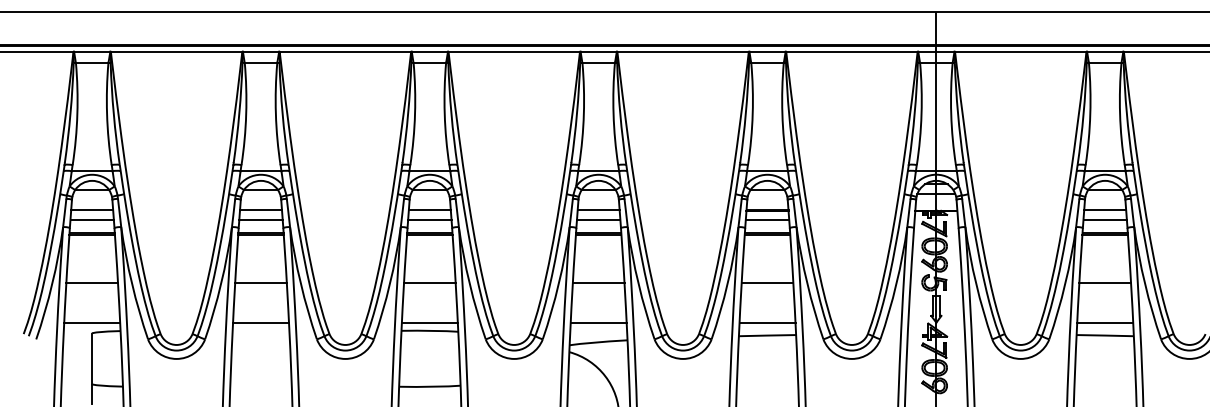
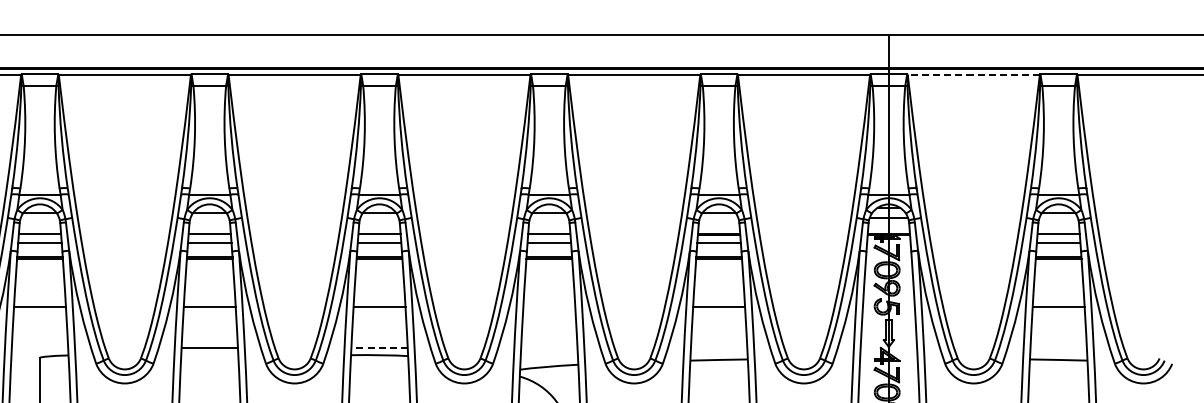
line: (1020, 52) -> (973, 75), solid -> dashed
line: (598, 283) -> (549, 307), removed
line: (92, 323) -> (40, 347), removed
line: (429, 323) -> (379, 347), solid -> dashed
line: (598, 323) -> (549, 347), removed
line: (767, 323) -> (719, 347), removed
line: (1105, 323) -> (1058, 347), removed

